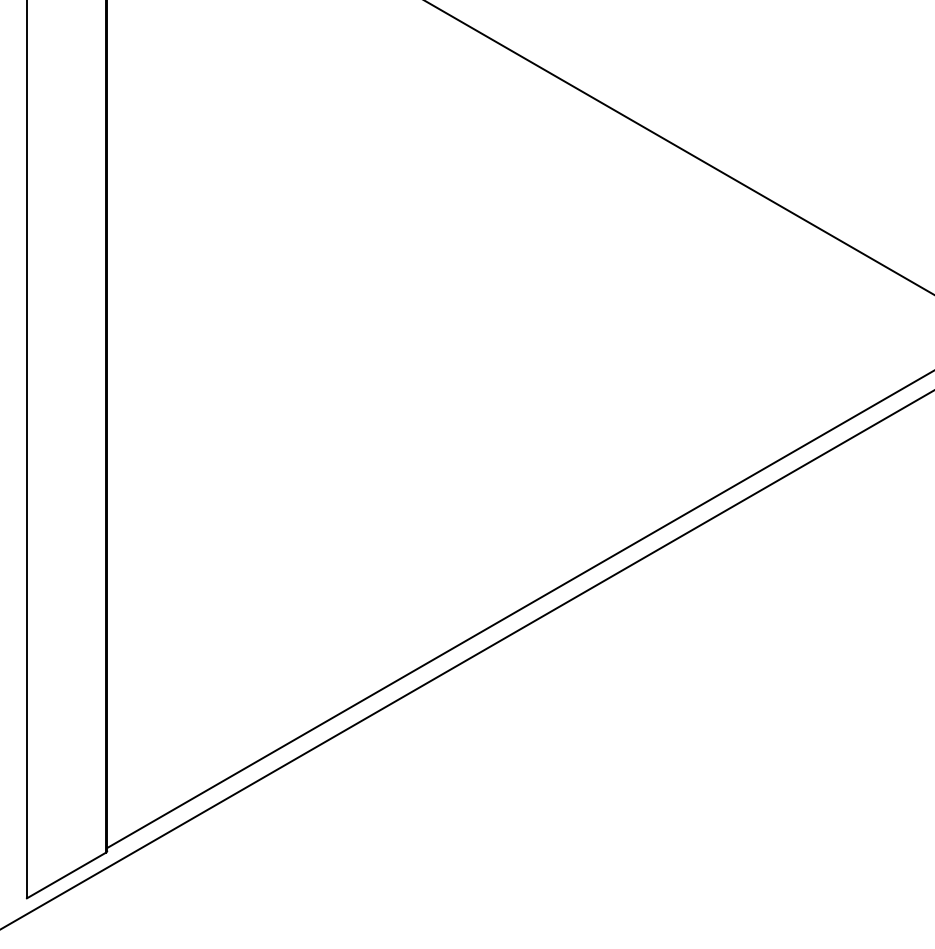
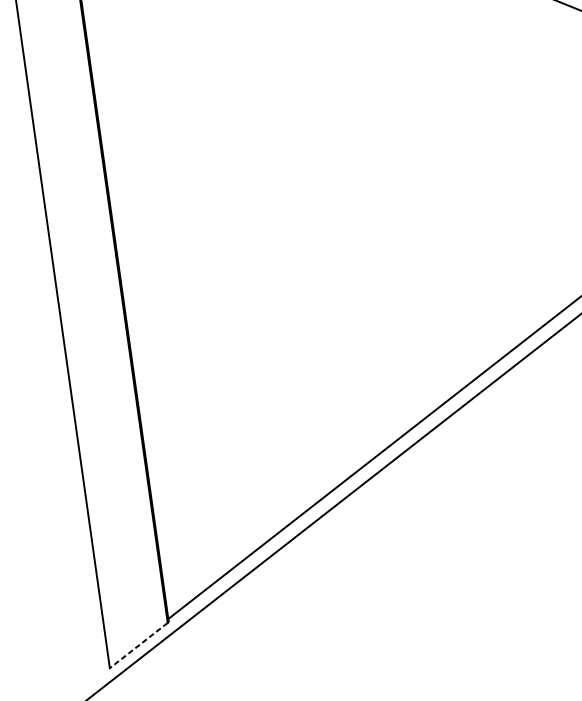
line: (66, 875) -> (138, 645), solid -> dashed

